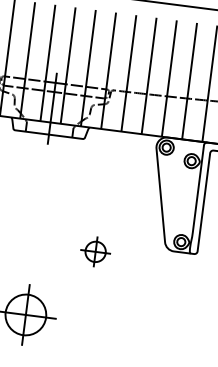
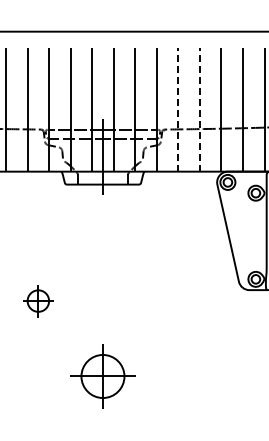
line: (129, 73) -> (178, 109), solid -> dashed
line: (148, 75) -> (199, 109), solid -> dashed
part: (95, 252) -> (167, 301), removed

